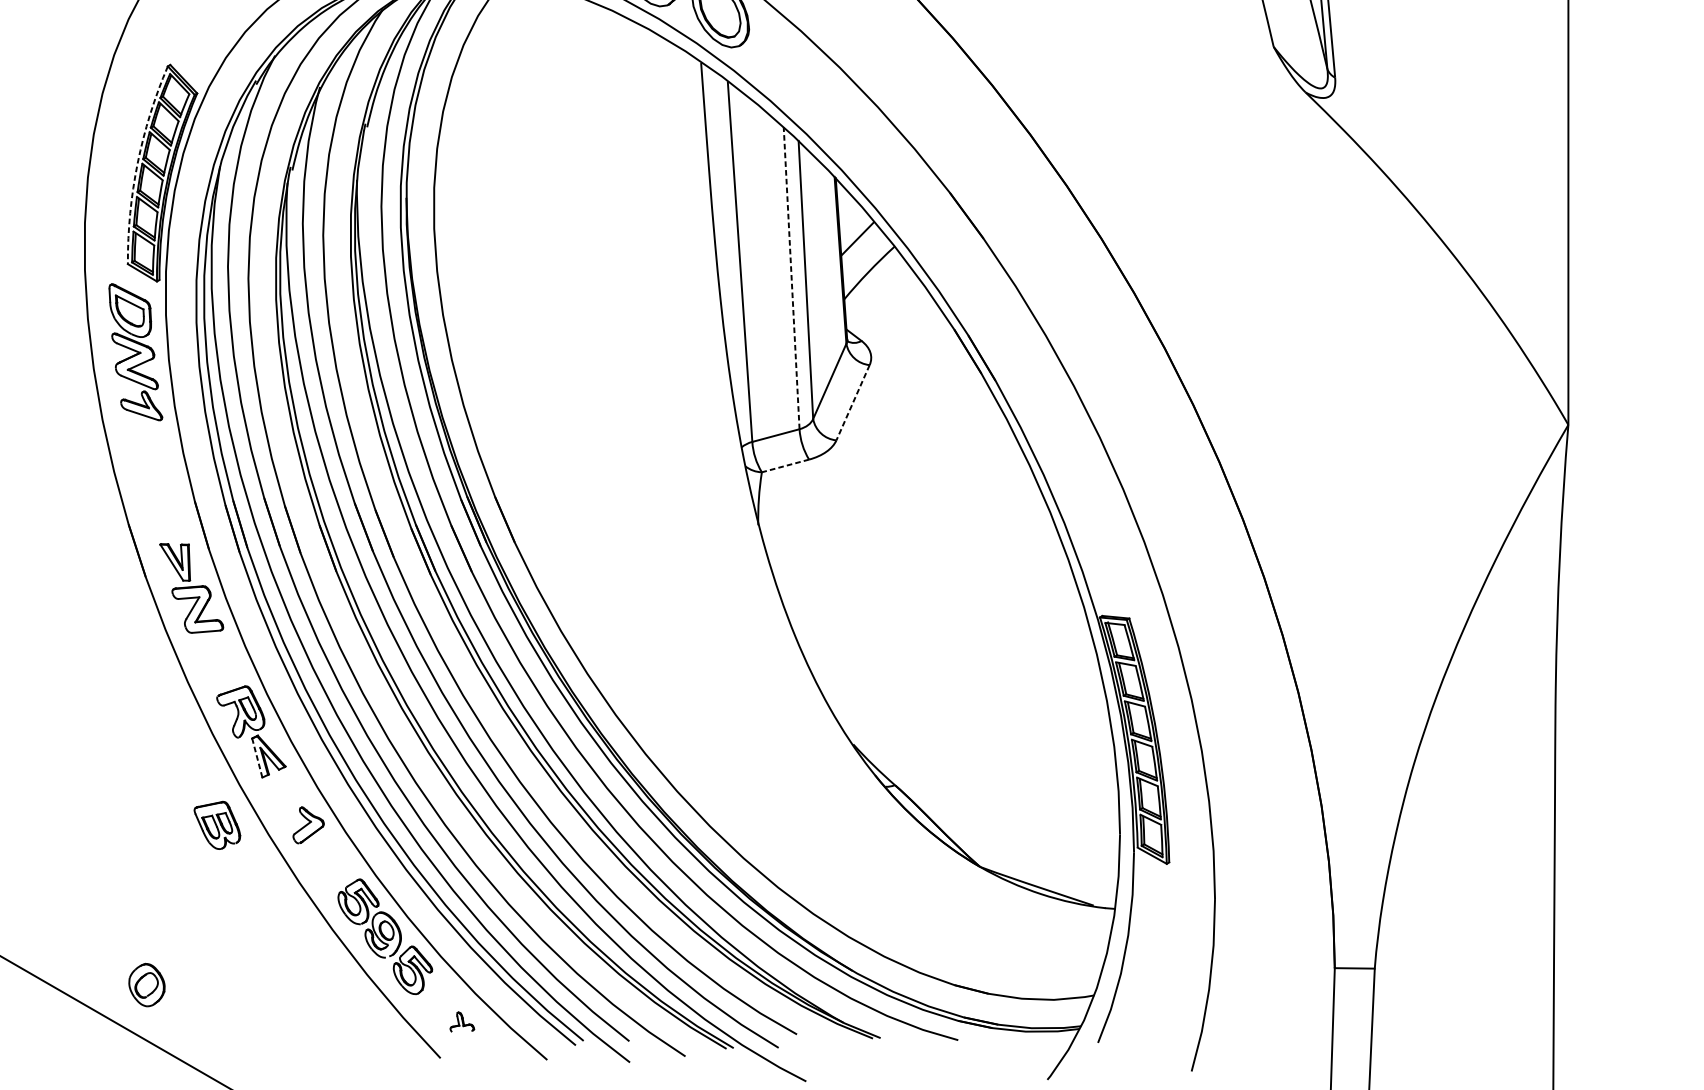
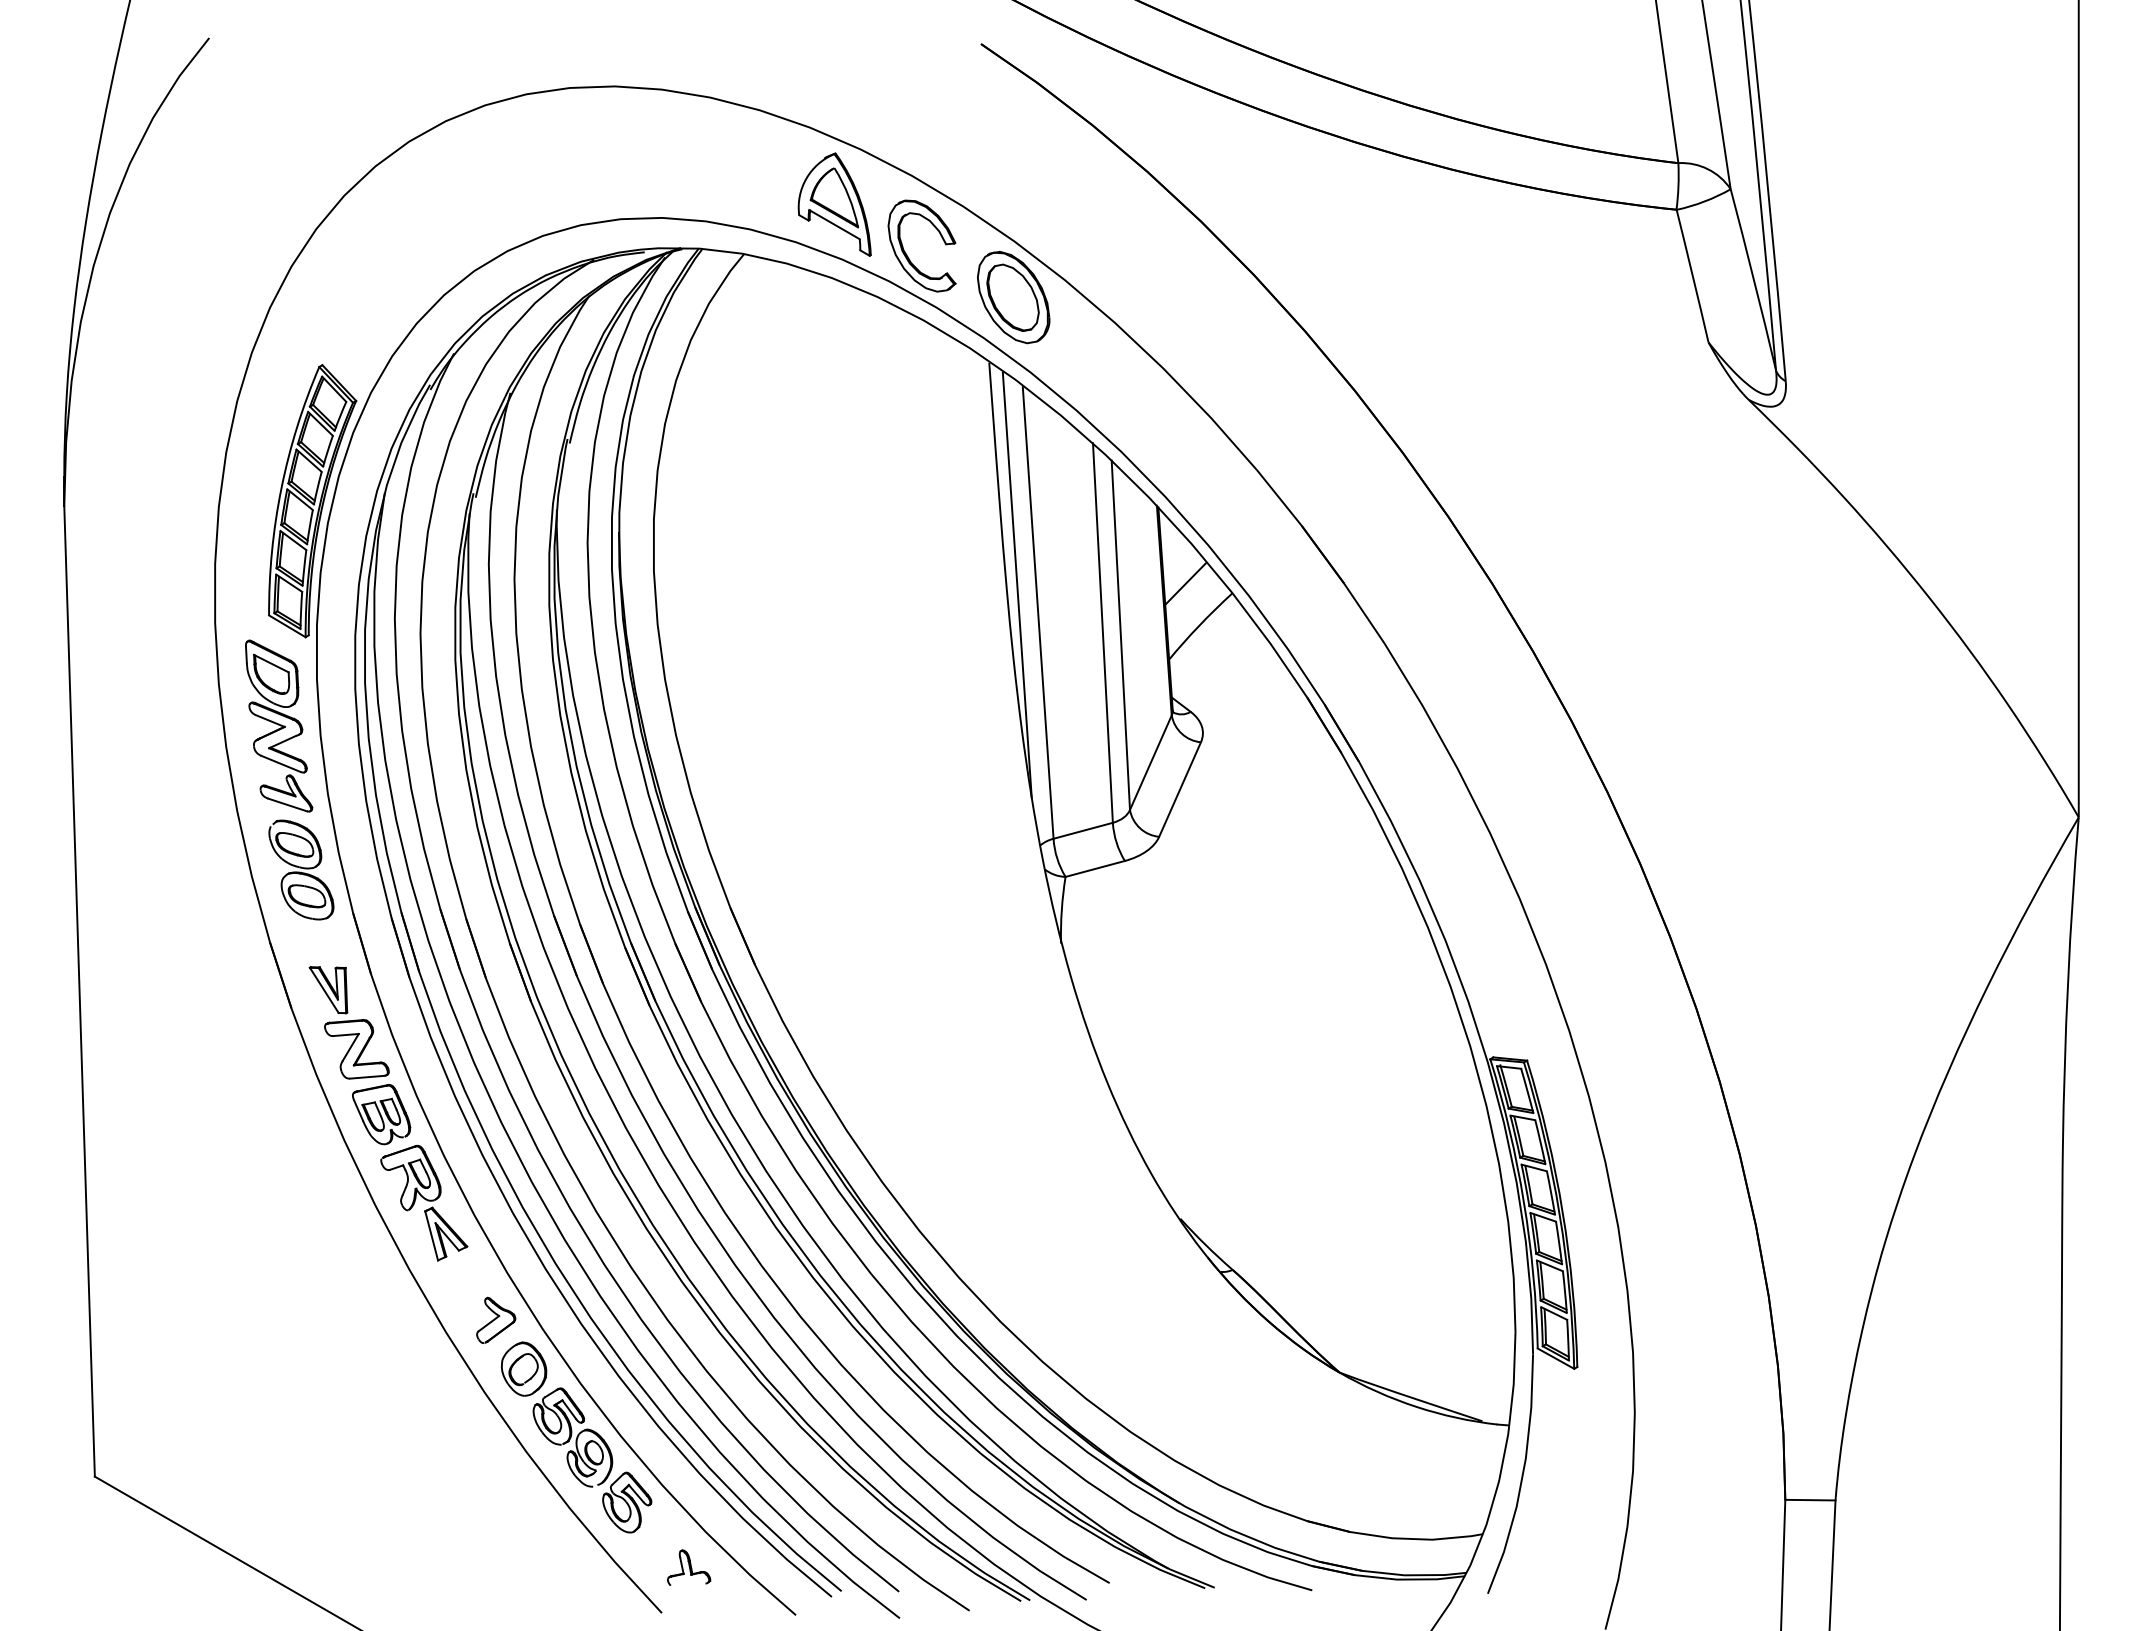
arc: (137, 163) -> (281, 488), dashed -> solid
line: (722, 239) -> (1016, 584), added
line: (791, 277) -> (1102, 632), dashed -> solid
line: (853, 402) -> (1180, 789), dashed -> solid
line: (785, 465) -> (1095, 868), dashed -> solid
part: (153, 466) -> (301, 869), added
line: (257, 757) -> (431, 1235), dashed -> solid
part: (217, 825) -> (381, 1114), moved
part: (147, 984) -> (524, 1368), moved
part: (462, 1022) -> (689, 1567), size x1.43

